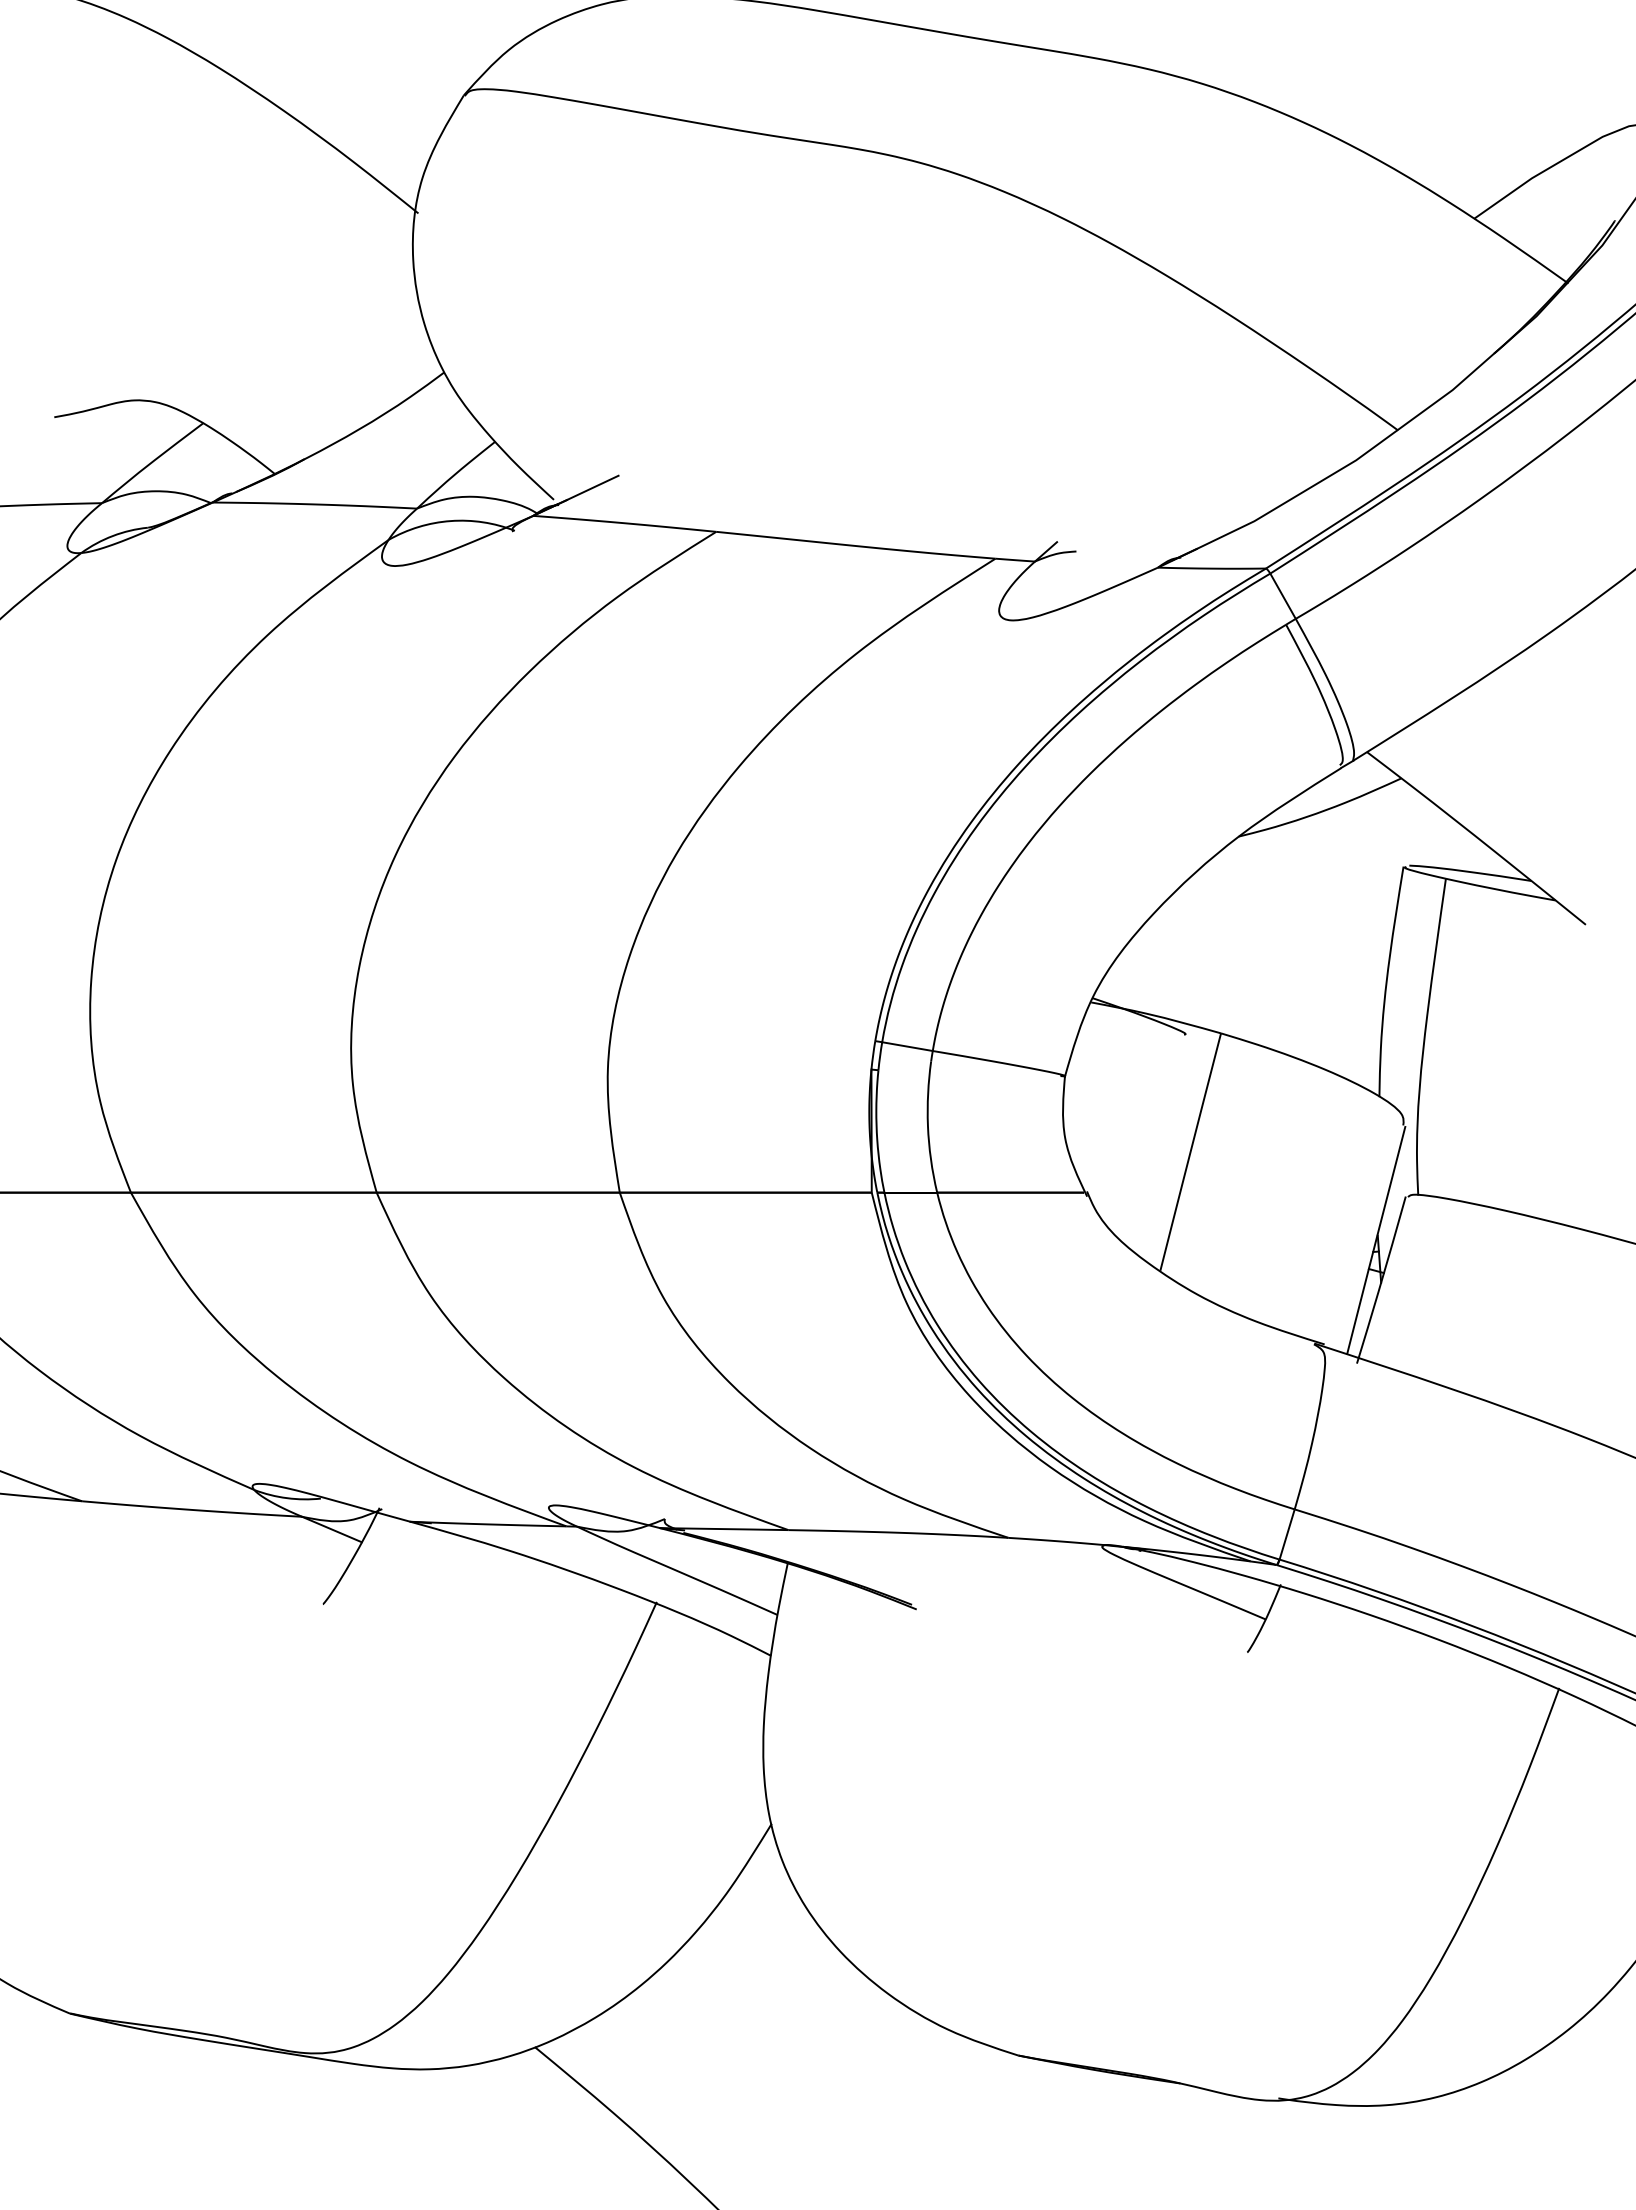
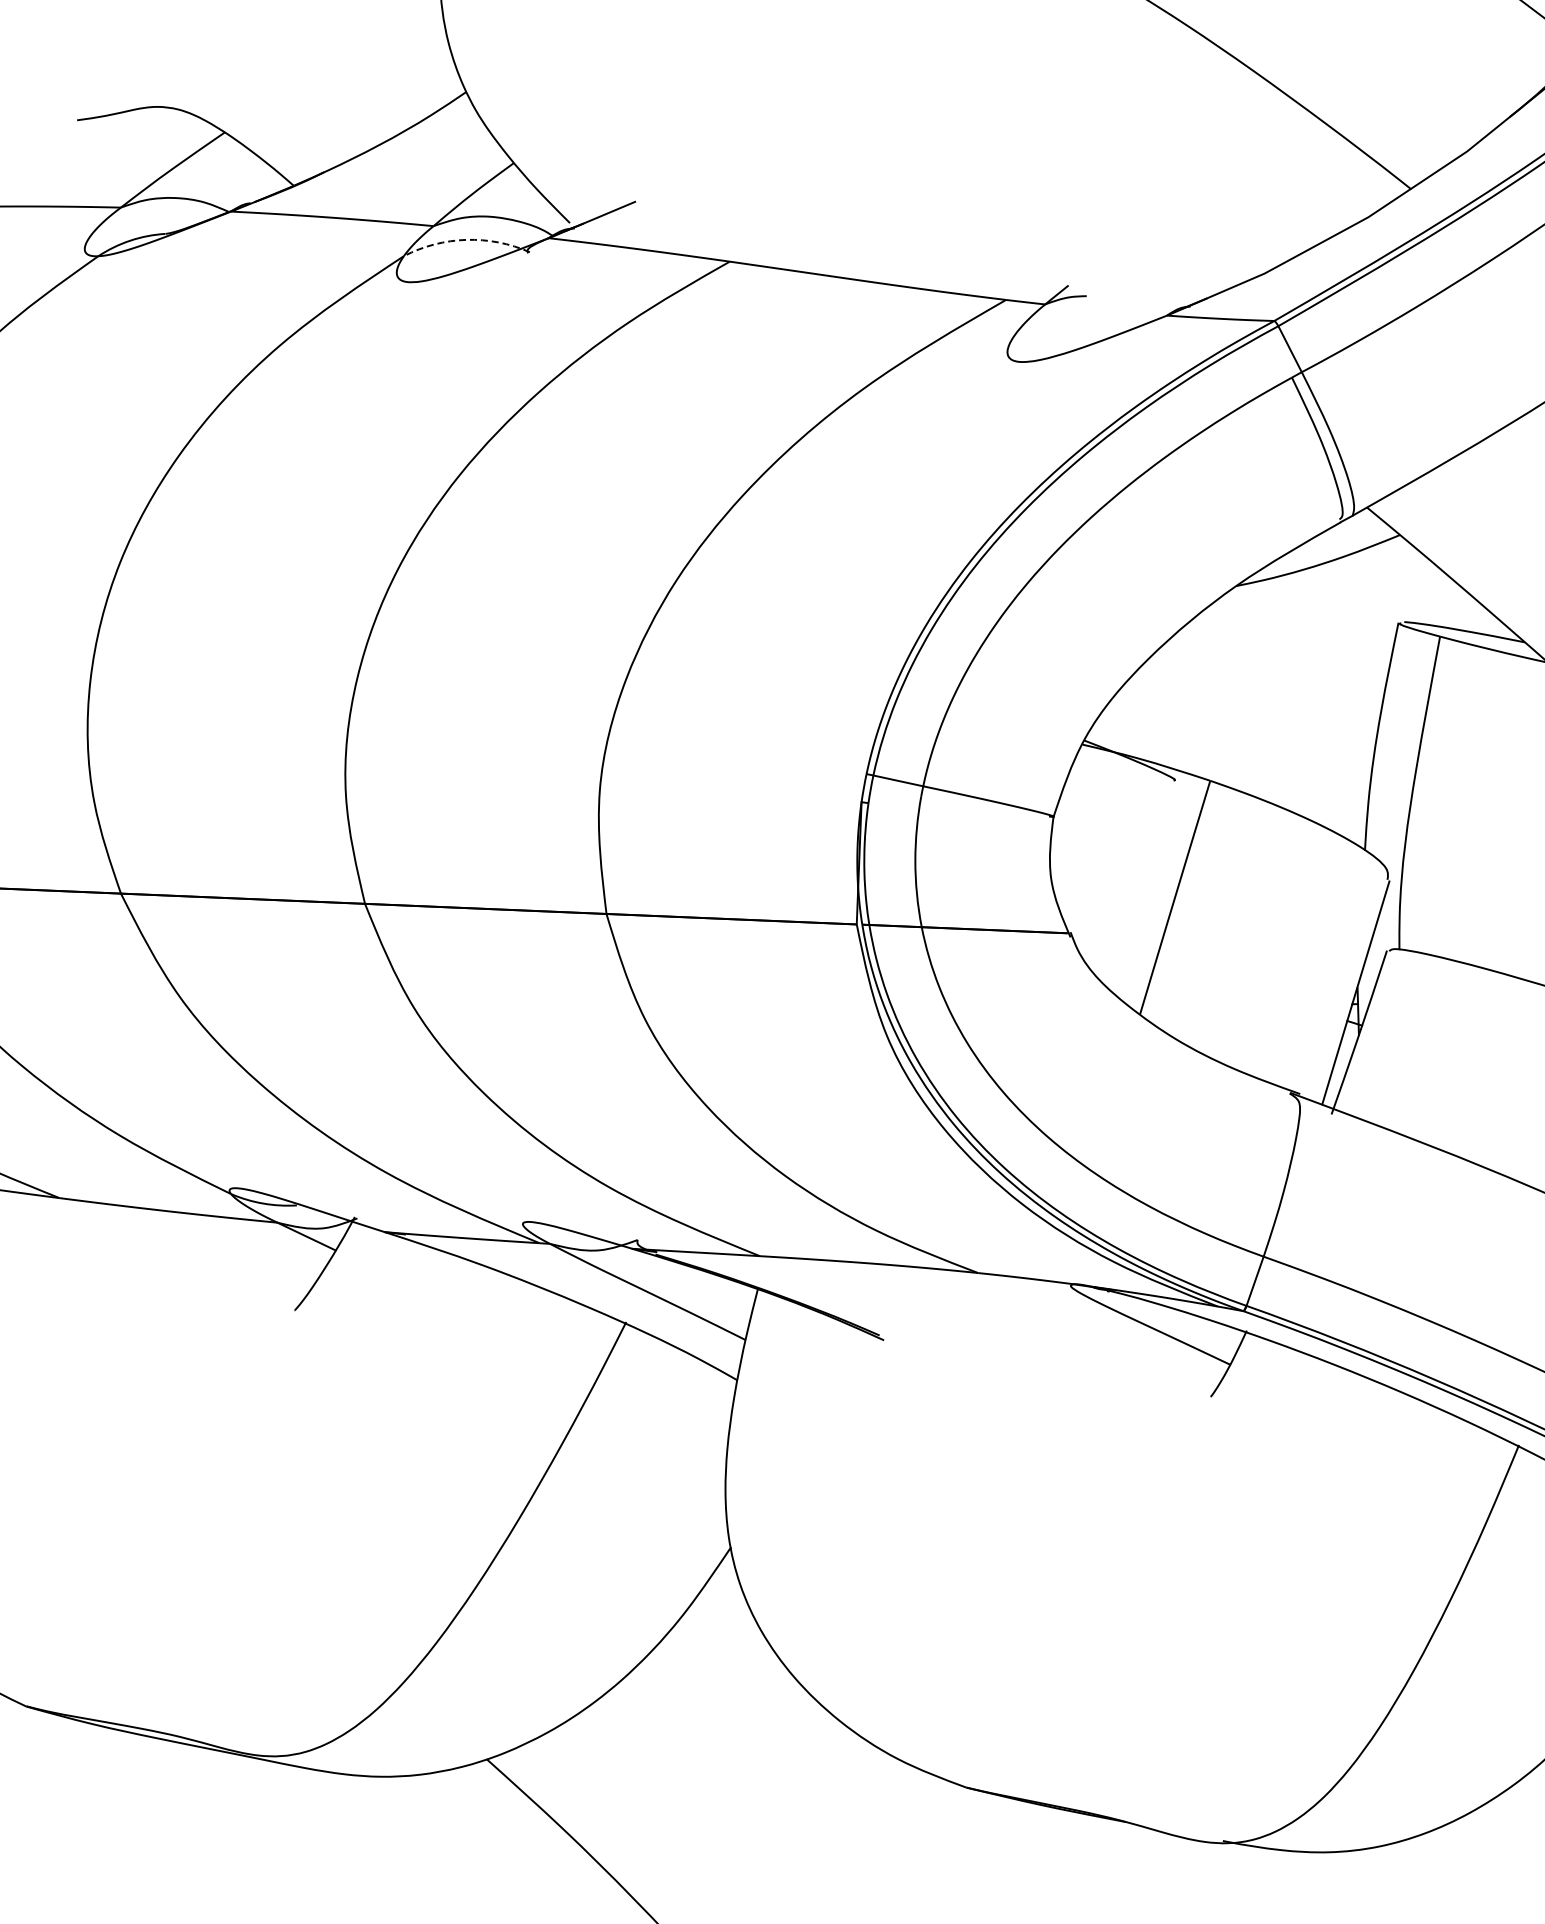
arc: (450, 521) -> (466, 240), solid -> dashed

